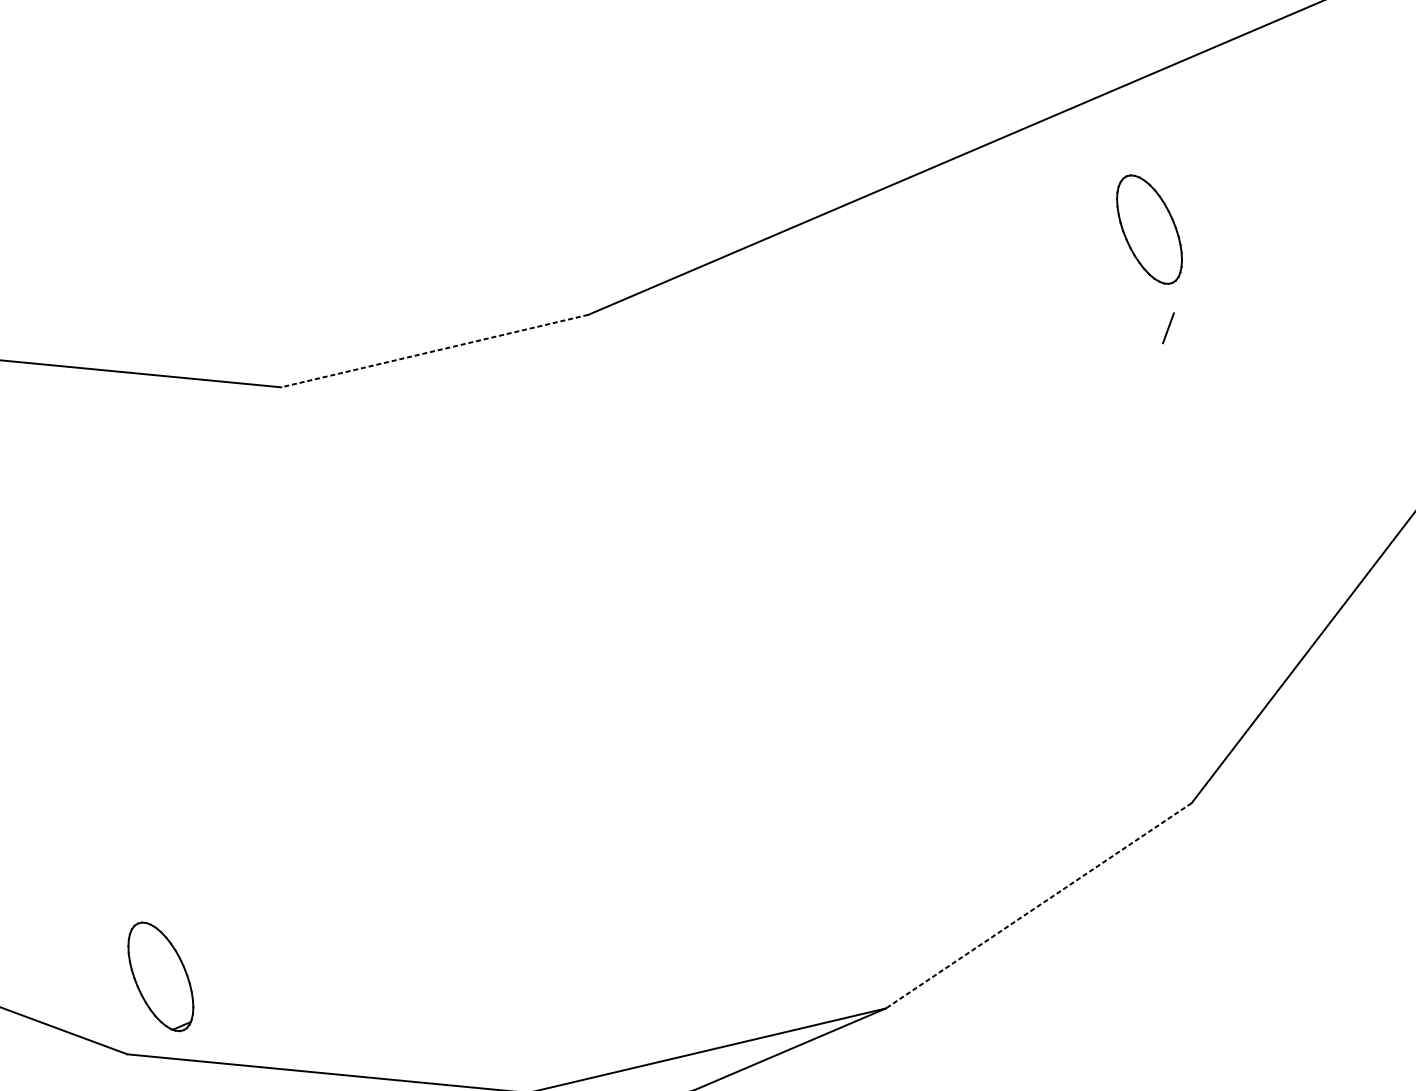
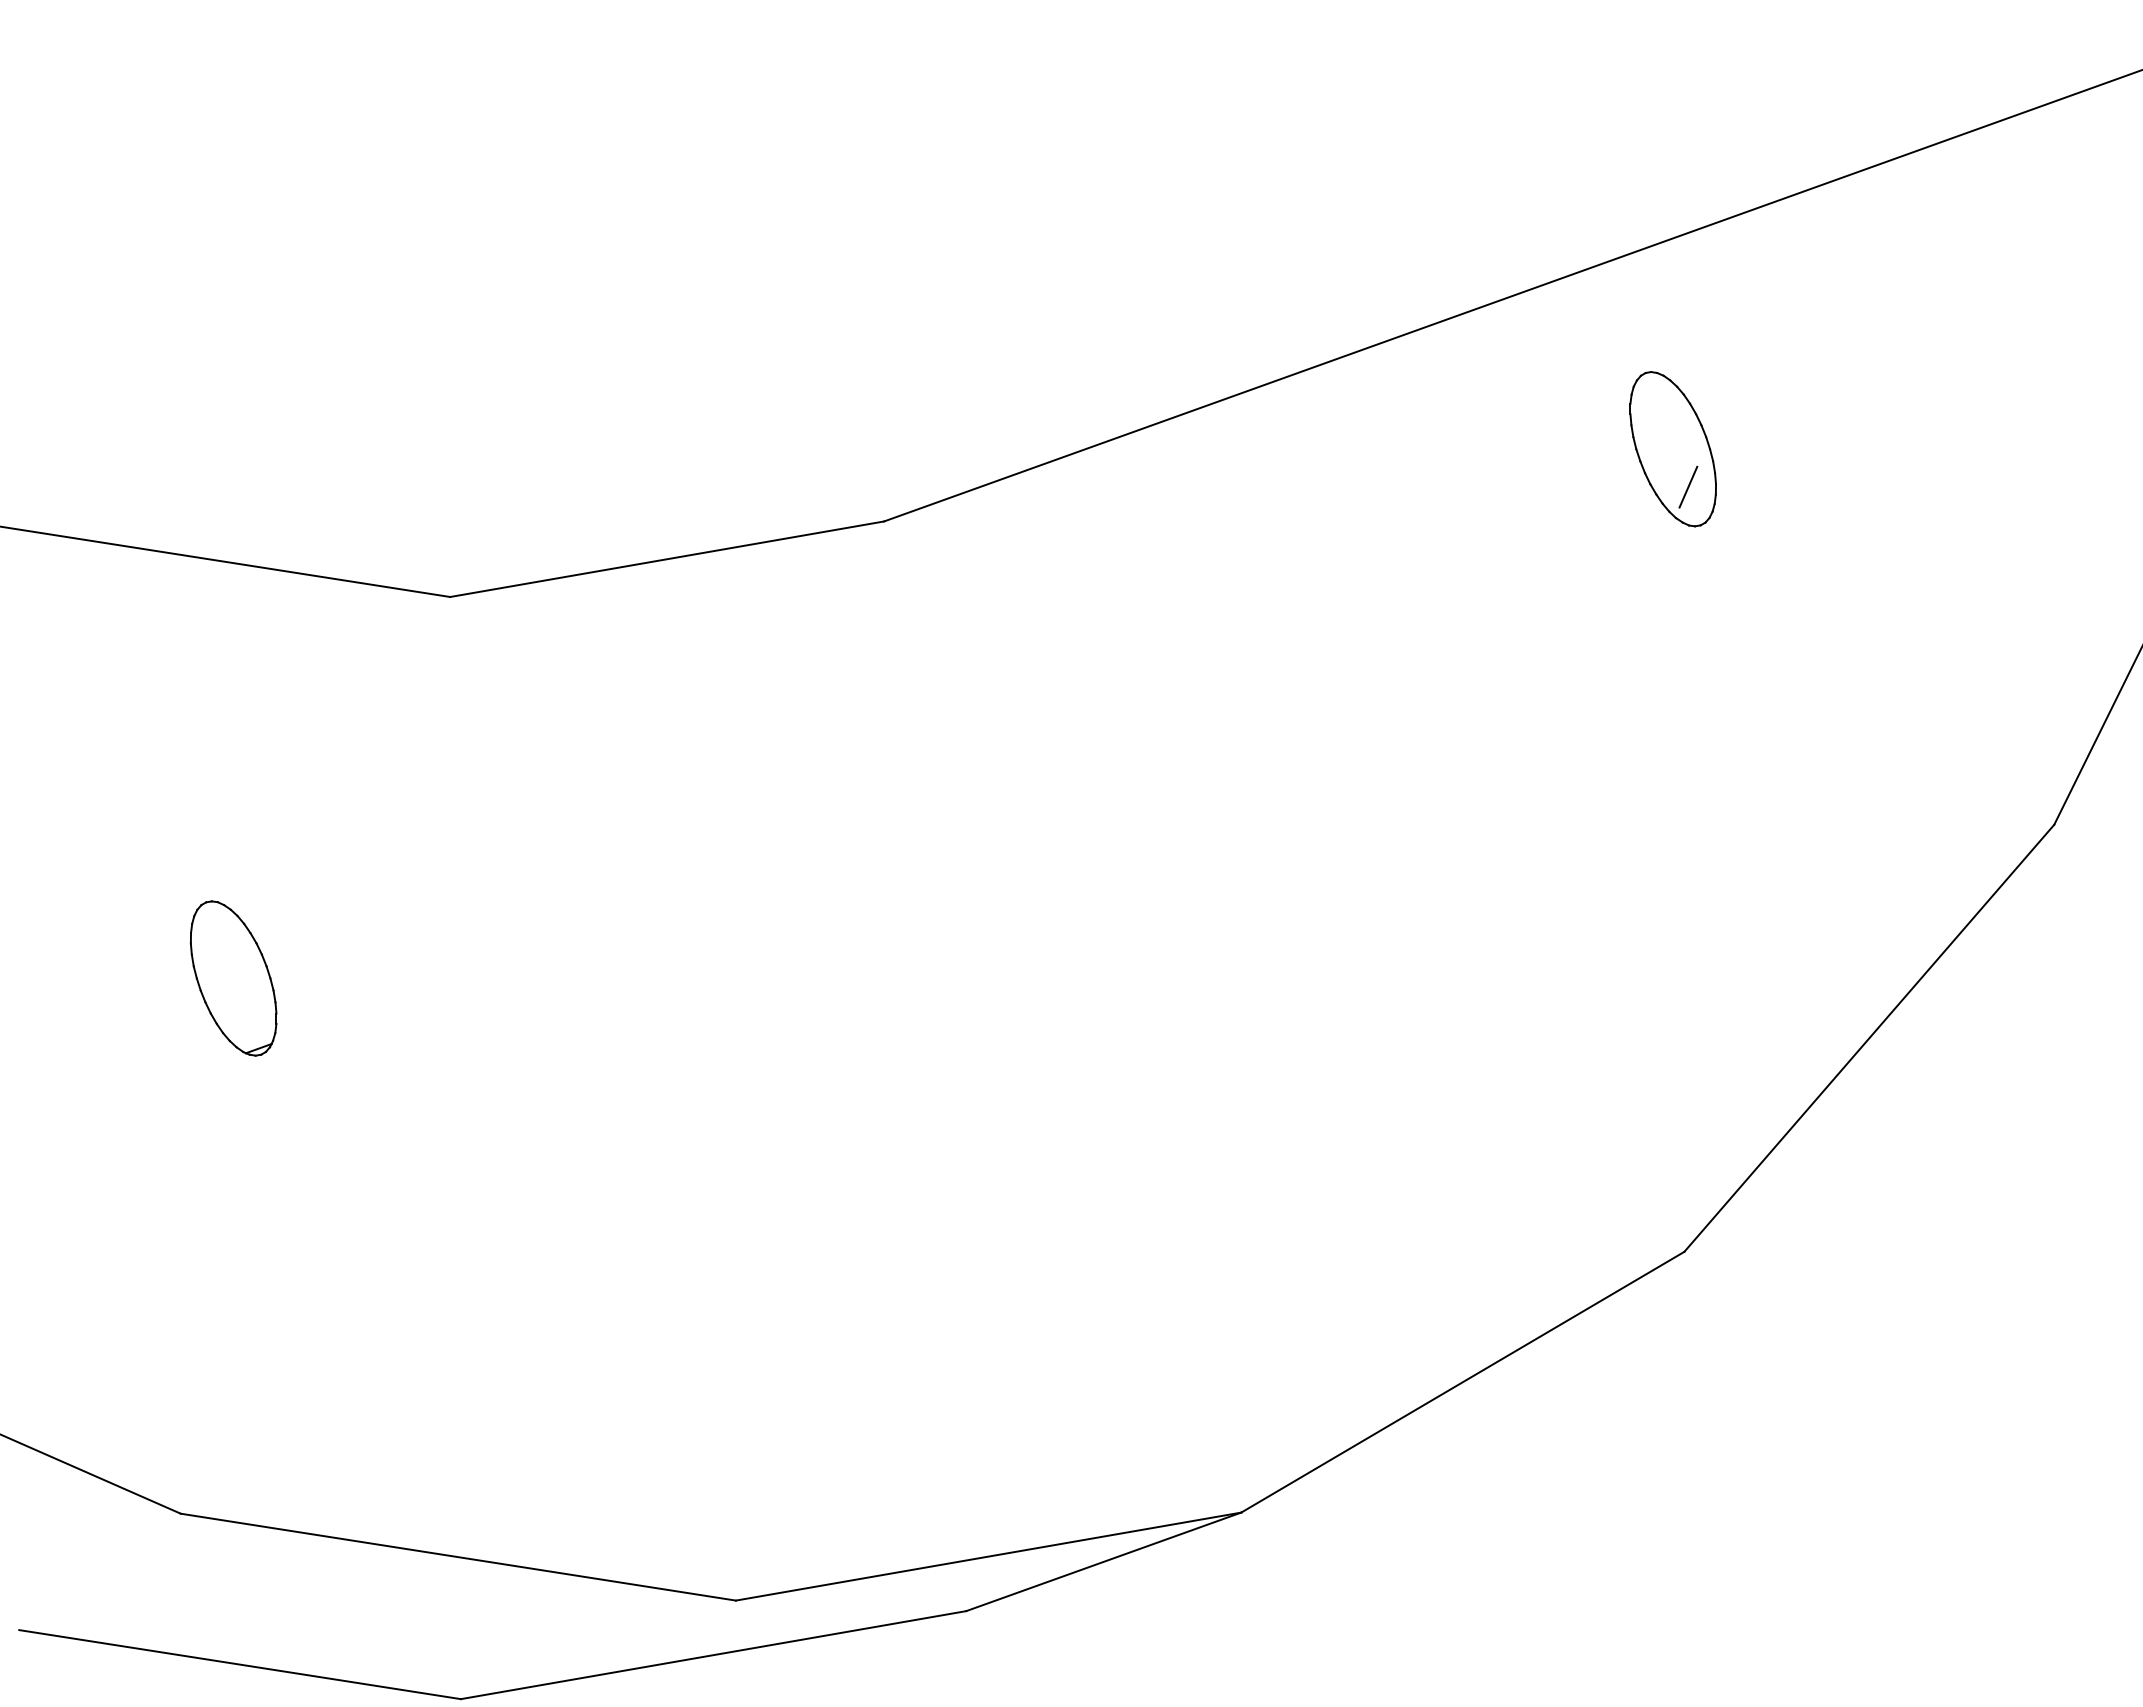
line: (1168, 327) -> (1688, 486), moved
line: (434, 351) -> (666, 559), dashed -> solid
line: (1038, 906) -> (1462, 1382), dashed -> solid
part: (160, 976) -> (233, 978), moved

